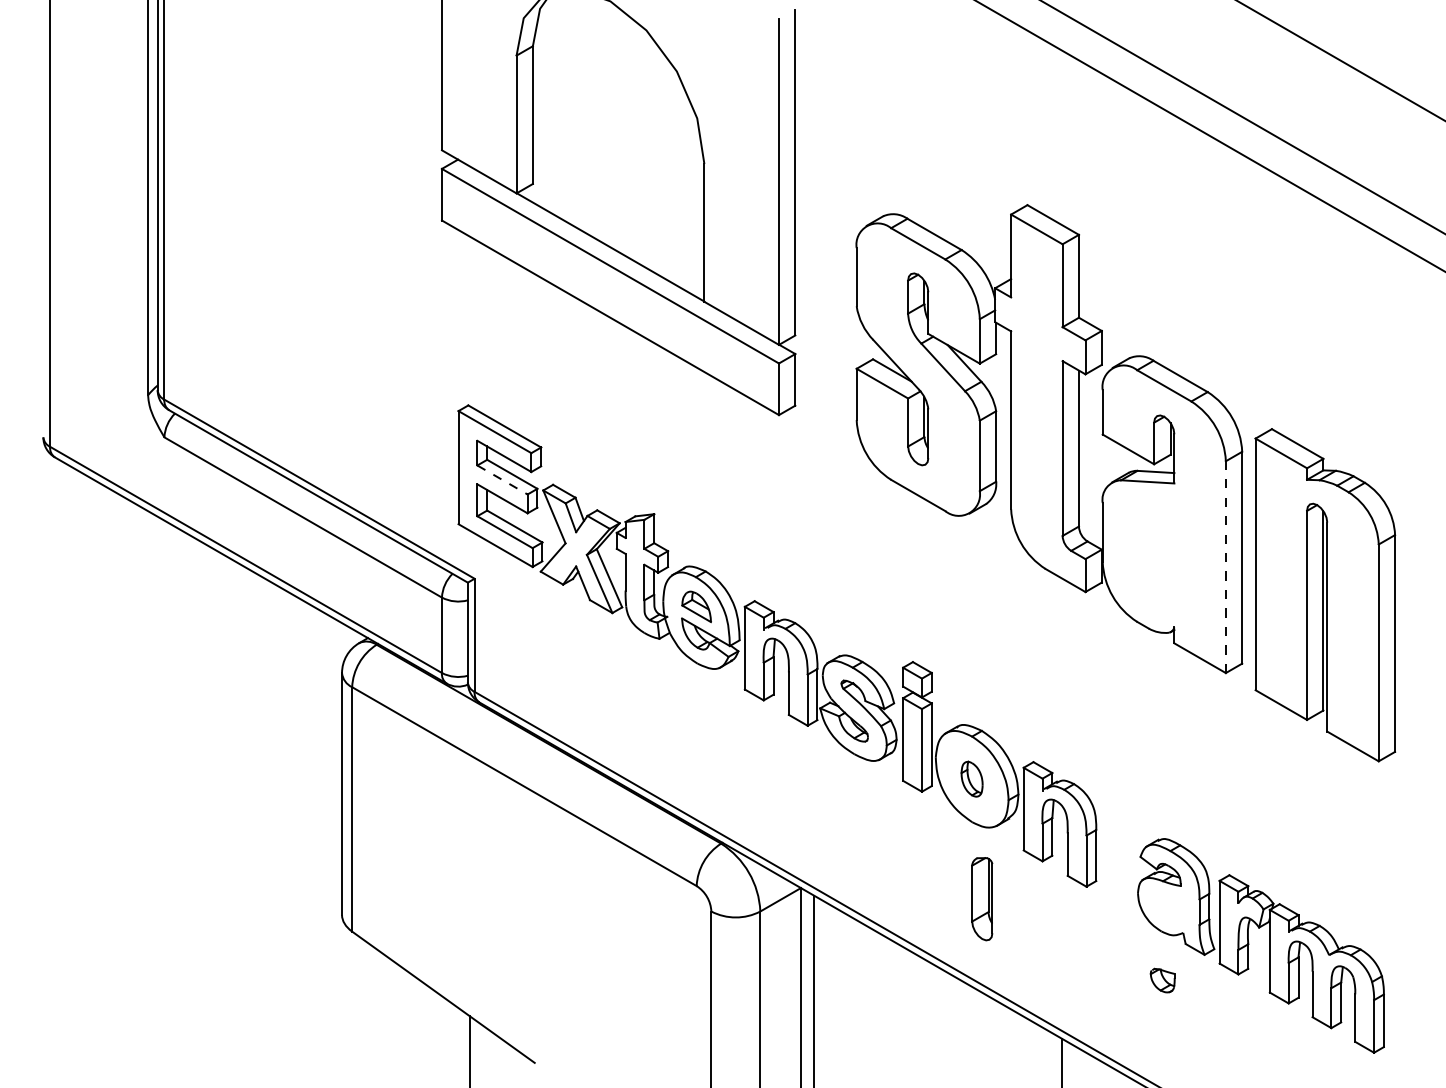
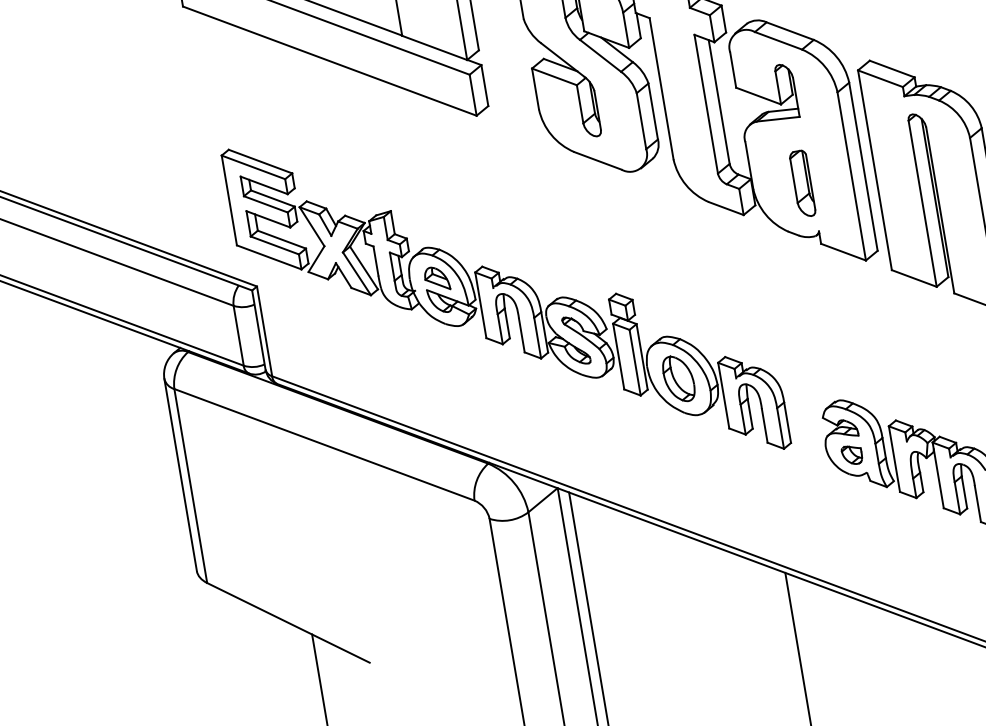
line: (502, 480) -> (265, 204), dashed -> solid
line: (1225, 567) -> (851, 176), dashed -> solid
part: (971, 778) -> (678, 378), size x1.67
part: (982, 899) -> (802, 184), moved
part: (1162, 980) -> (852, 455), moved

